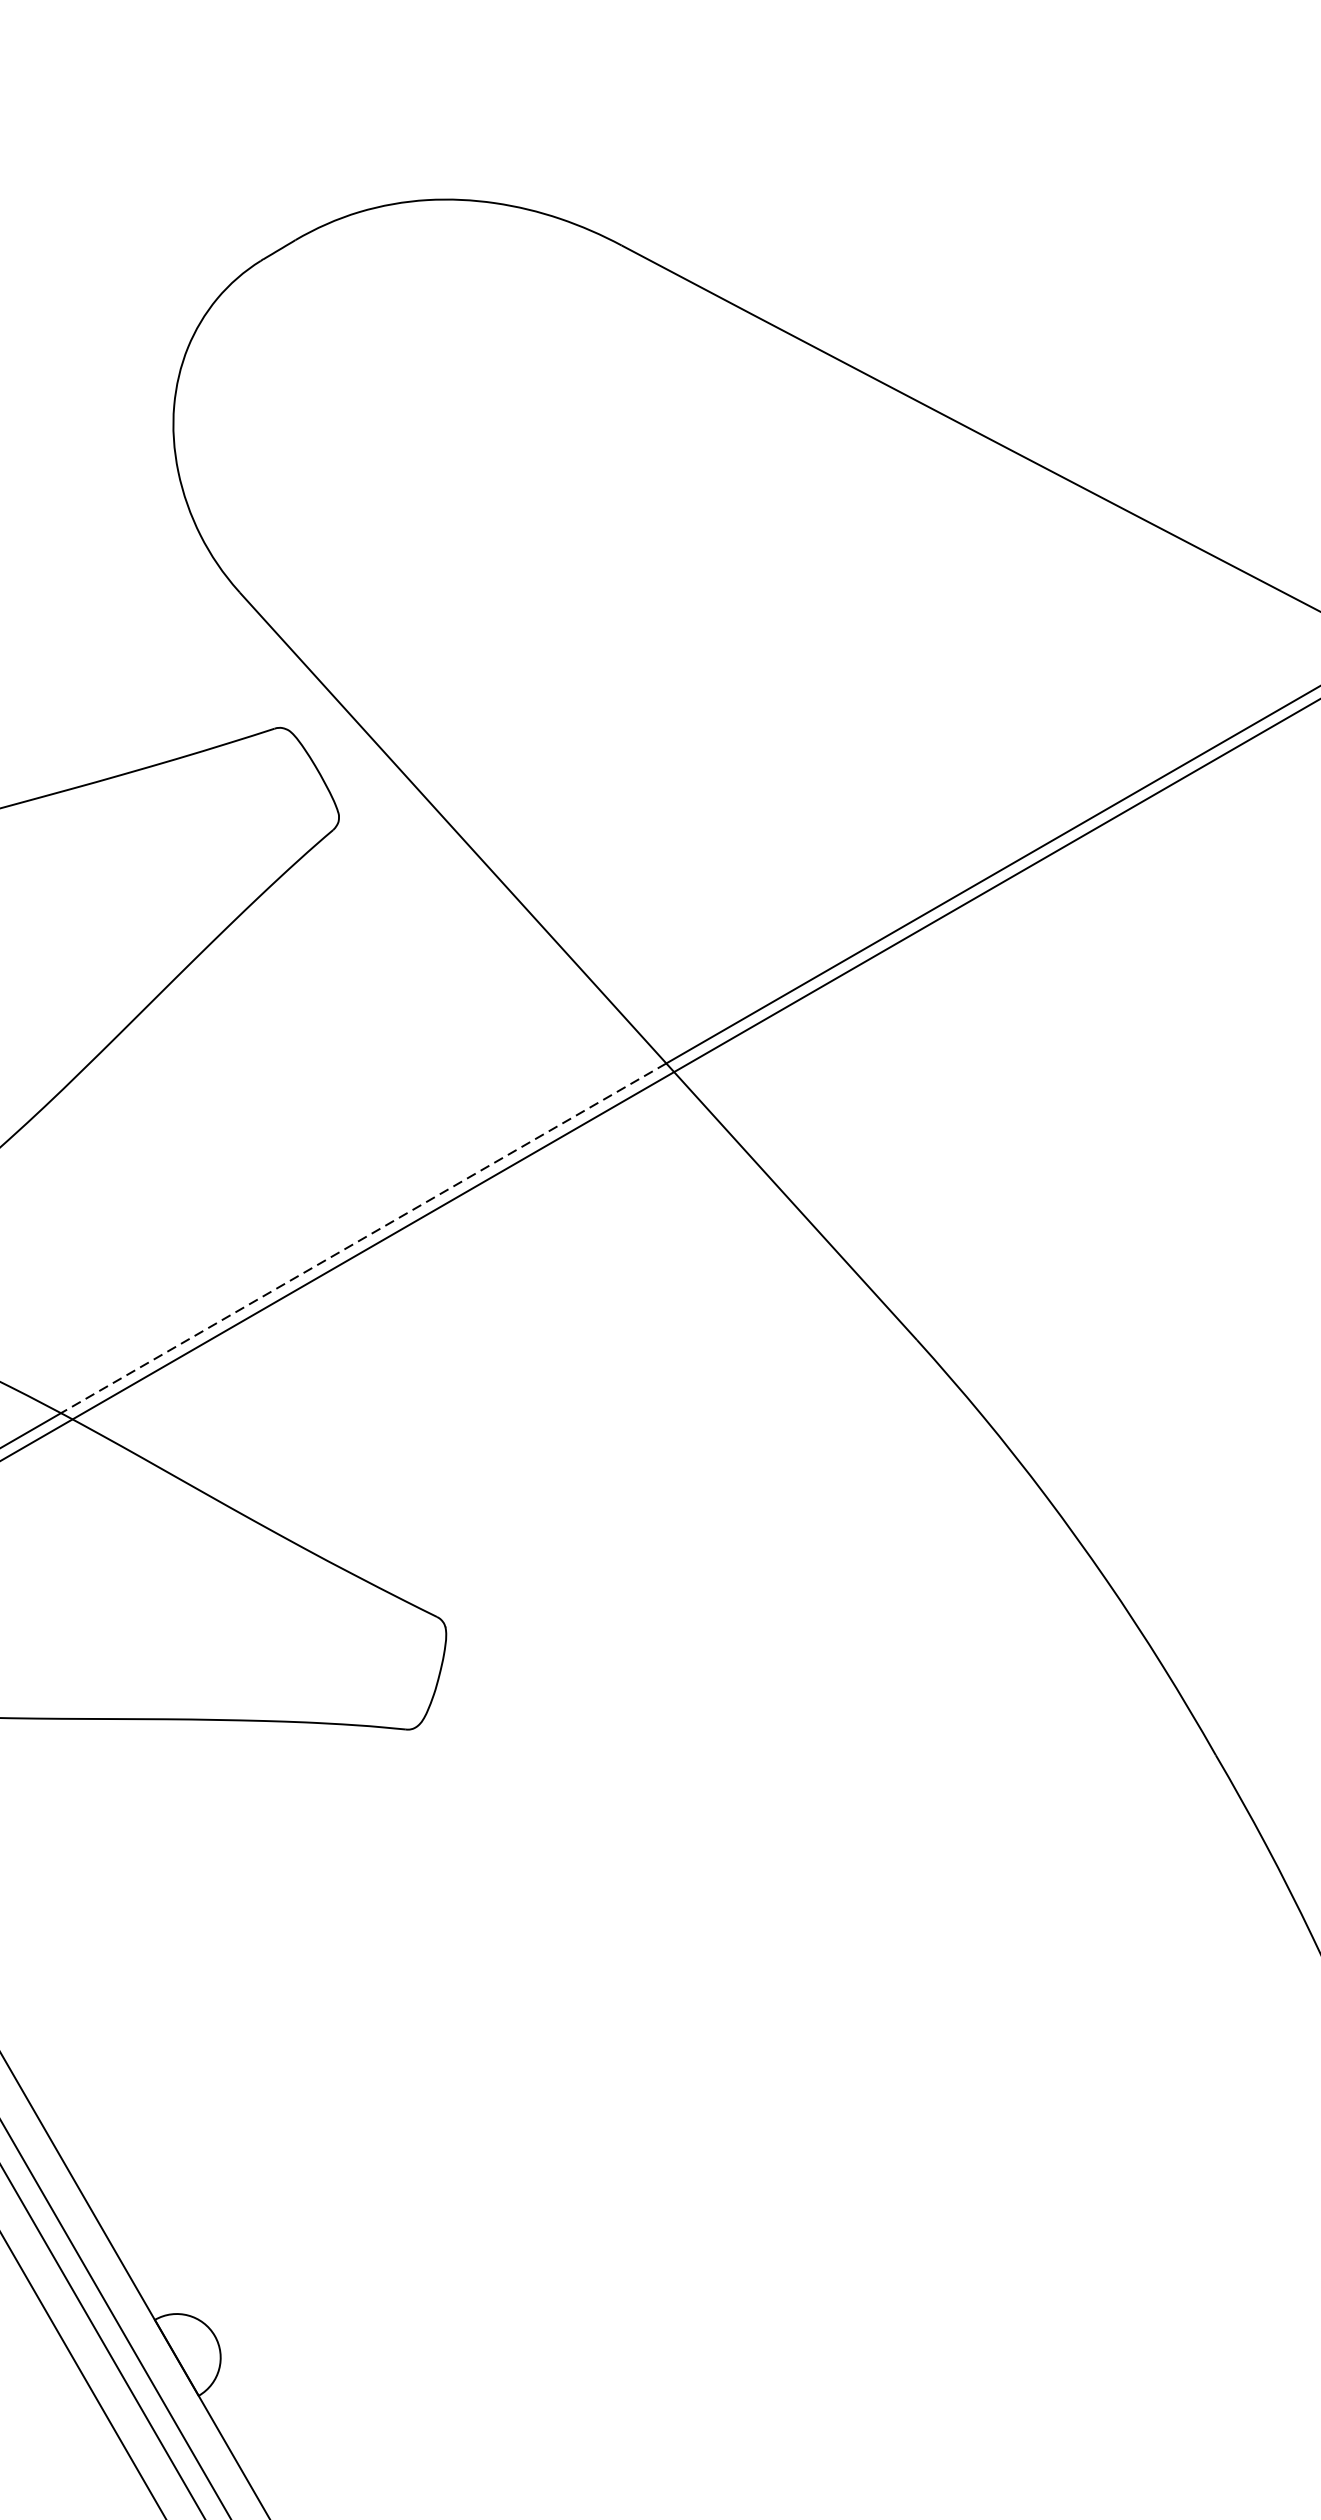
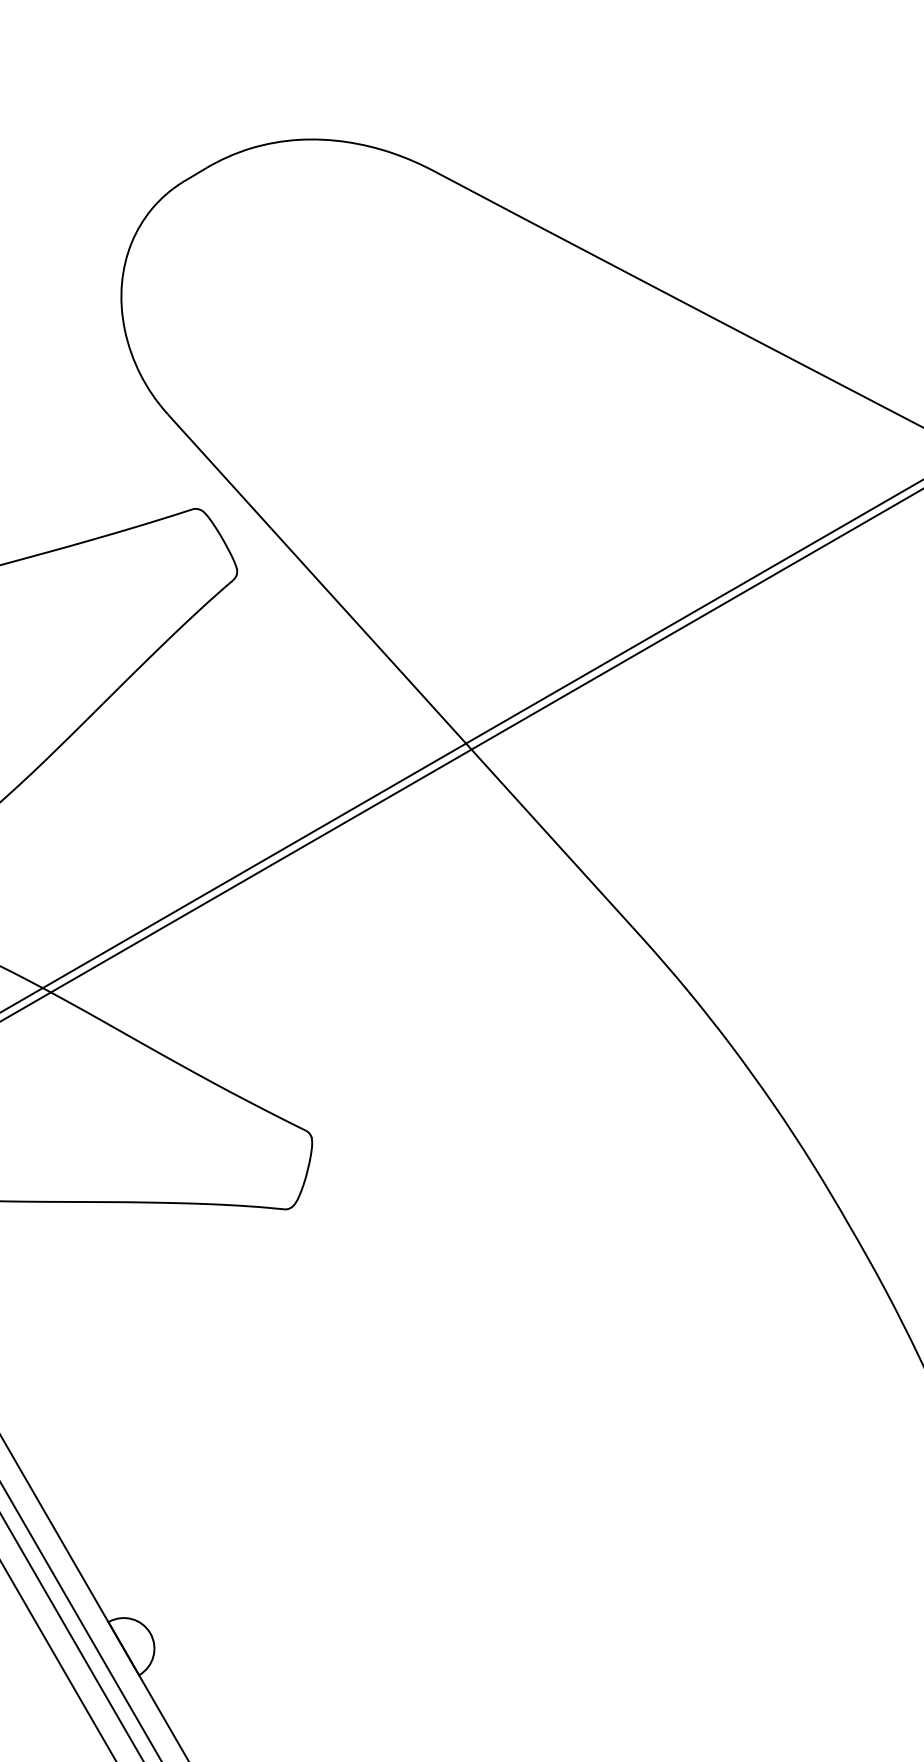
line: (363, 1239) -> (254, 866), dashed -> solid

